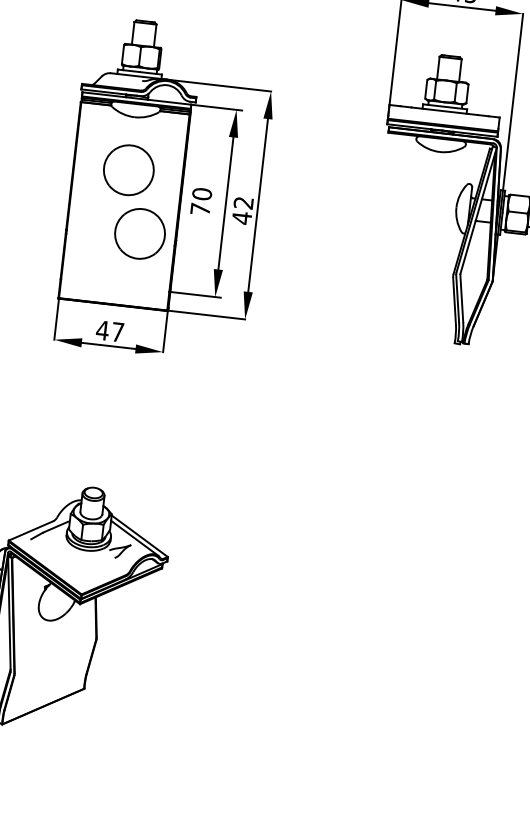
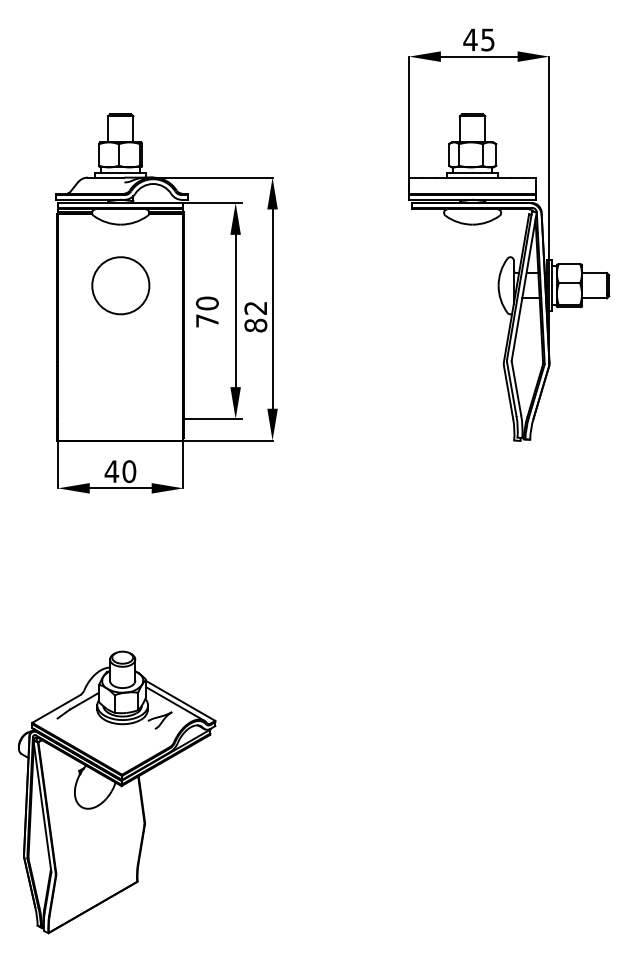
text: (241, 218) -> (255, 325), 42 -> 82
part: (139, 233) -> (141, 356), removed
text: (118, 332) -> (129, 471), 47 -> 40

